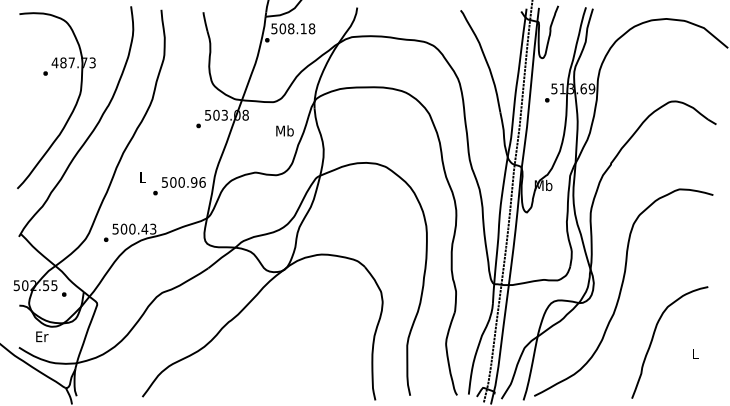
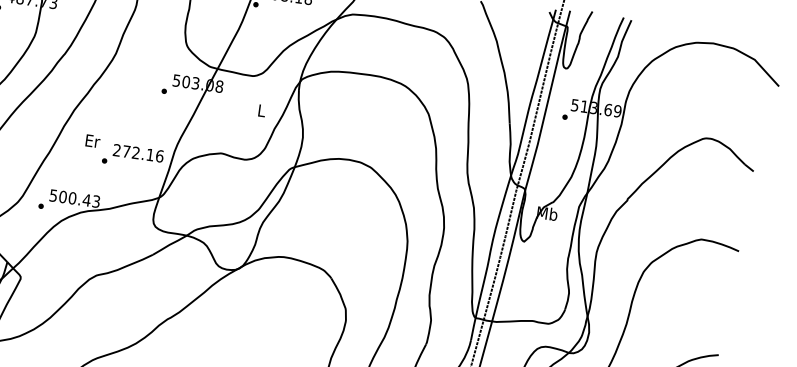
text: (284, 130) -> (261, 110), Mb -> L
text: (143, 177) -> (93, 141), L -> Er
text: (179, 182) -> (133, 152), 500.96 -> 272.16

